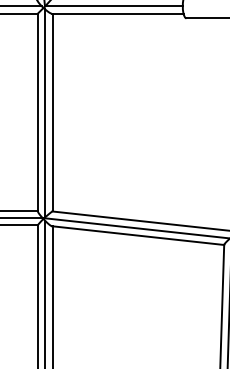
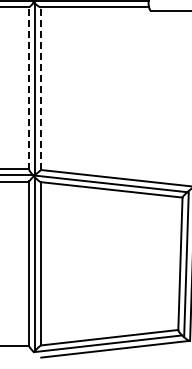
line: (38, 112) -> (29, 88), solid -> dashed
line: (52, 112) -> (41, 88), solid -> dashed

